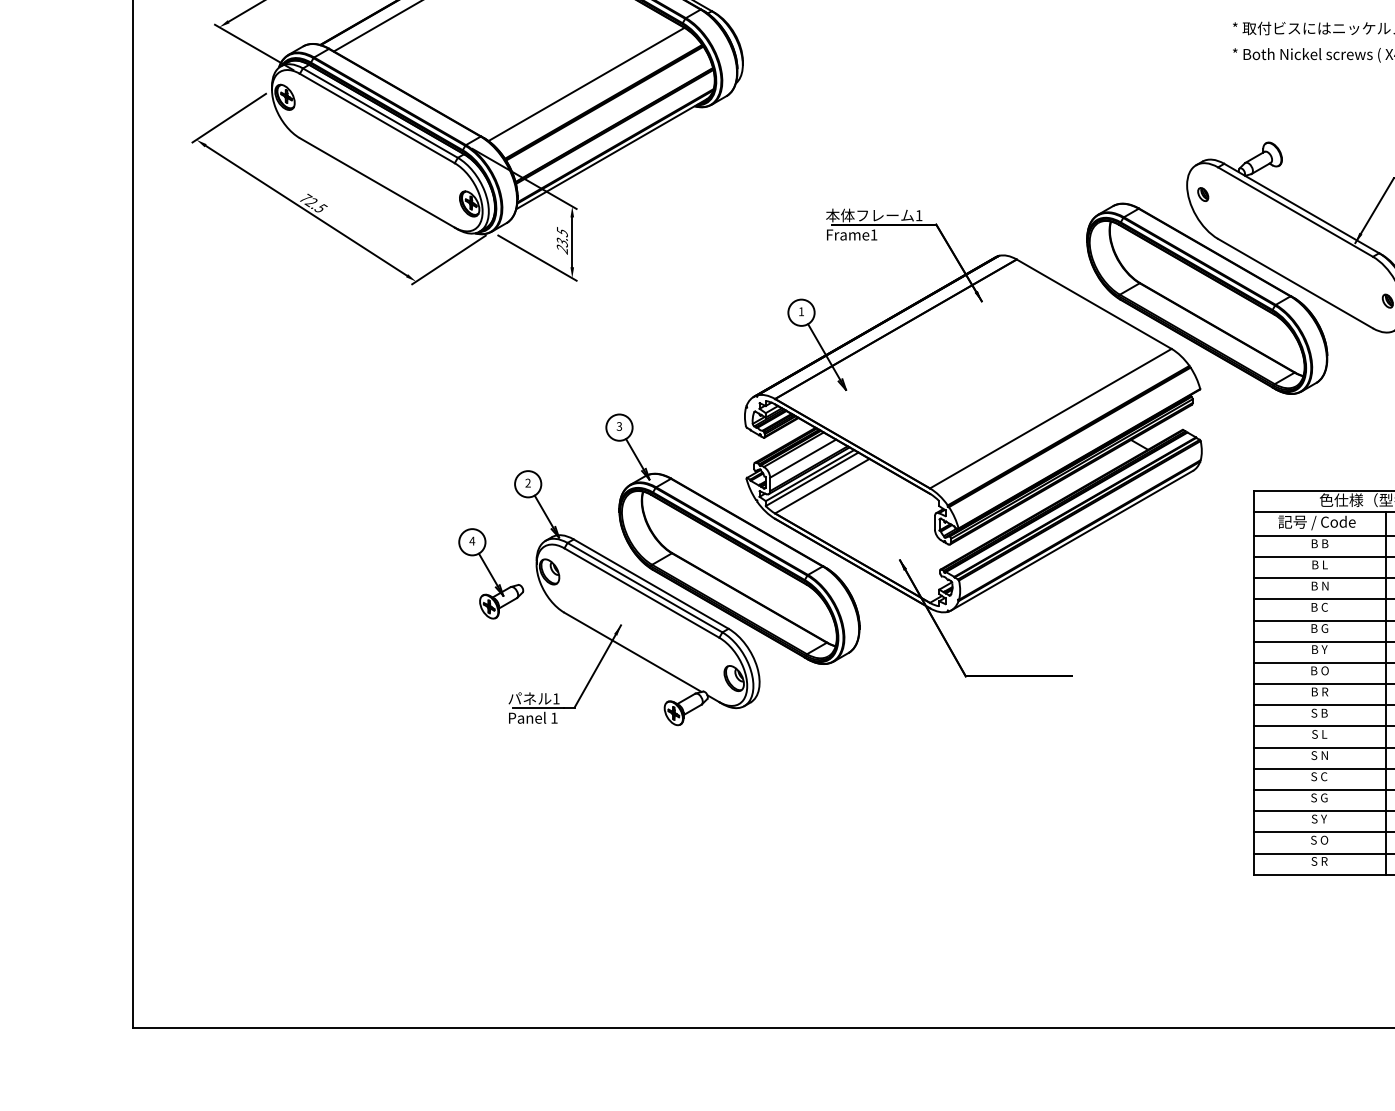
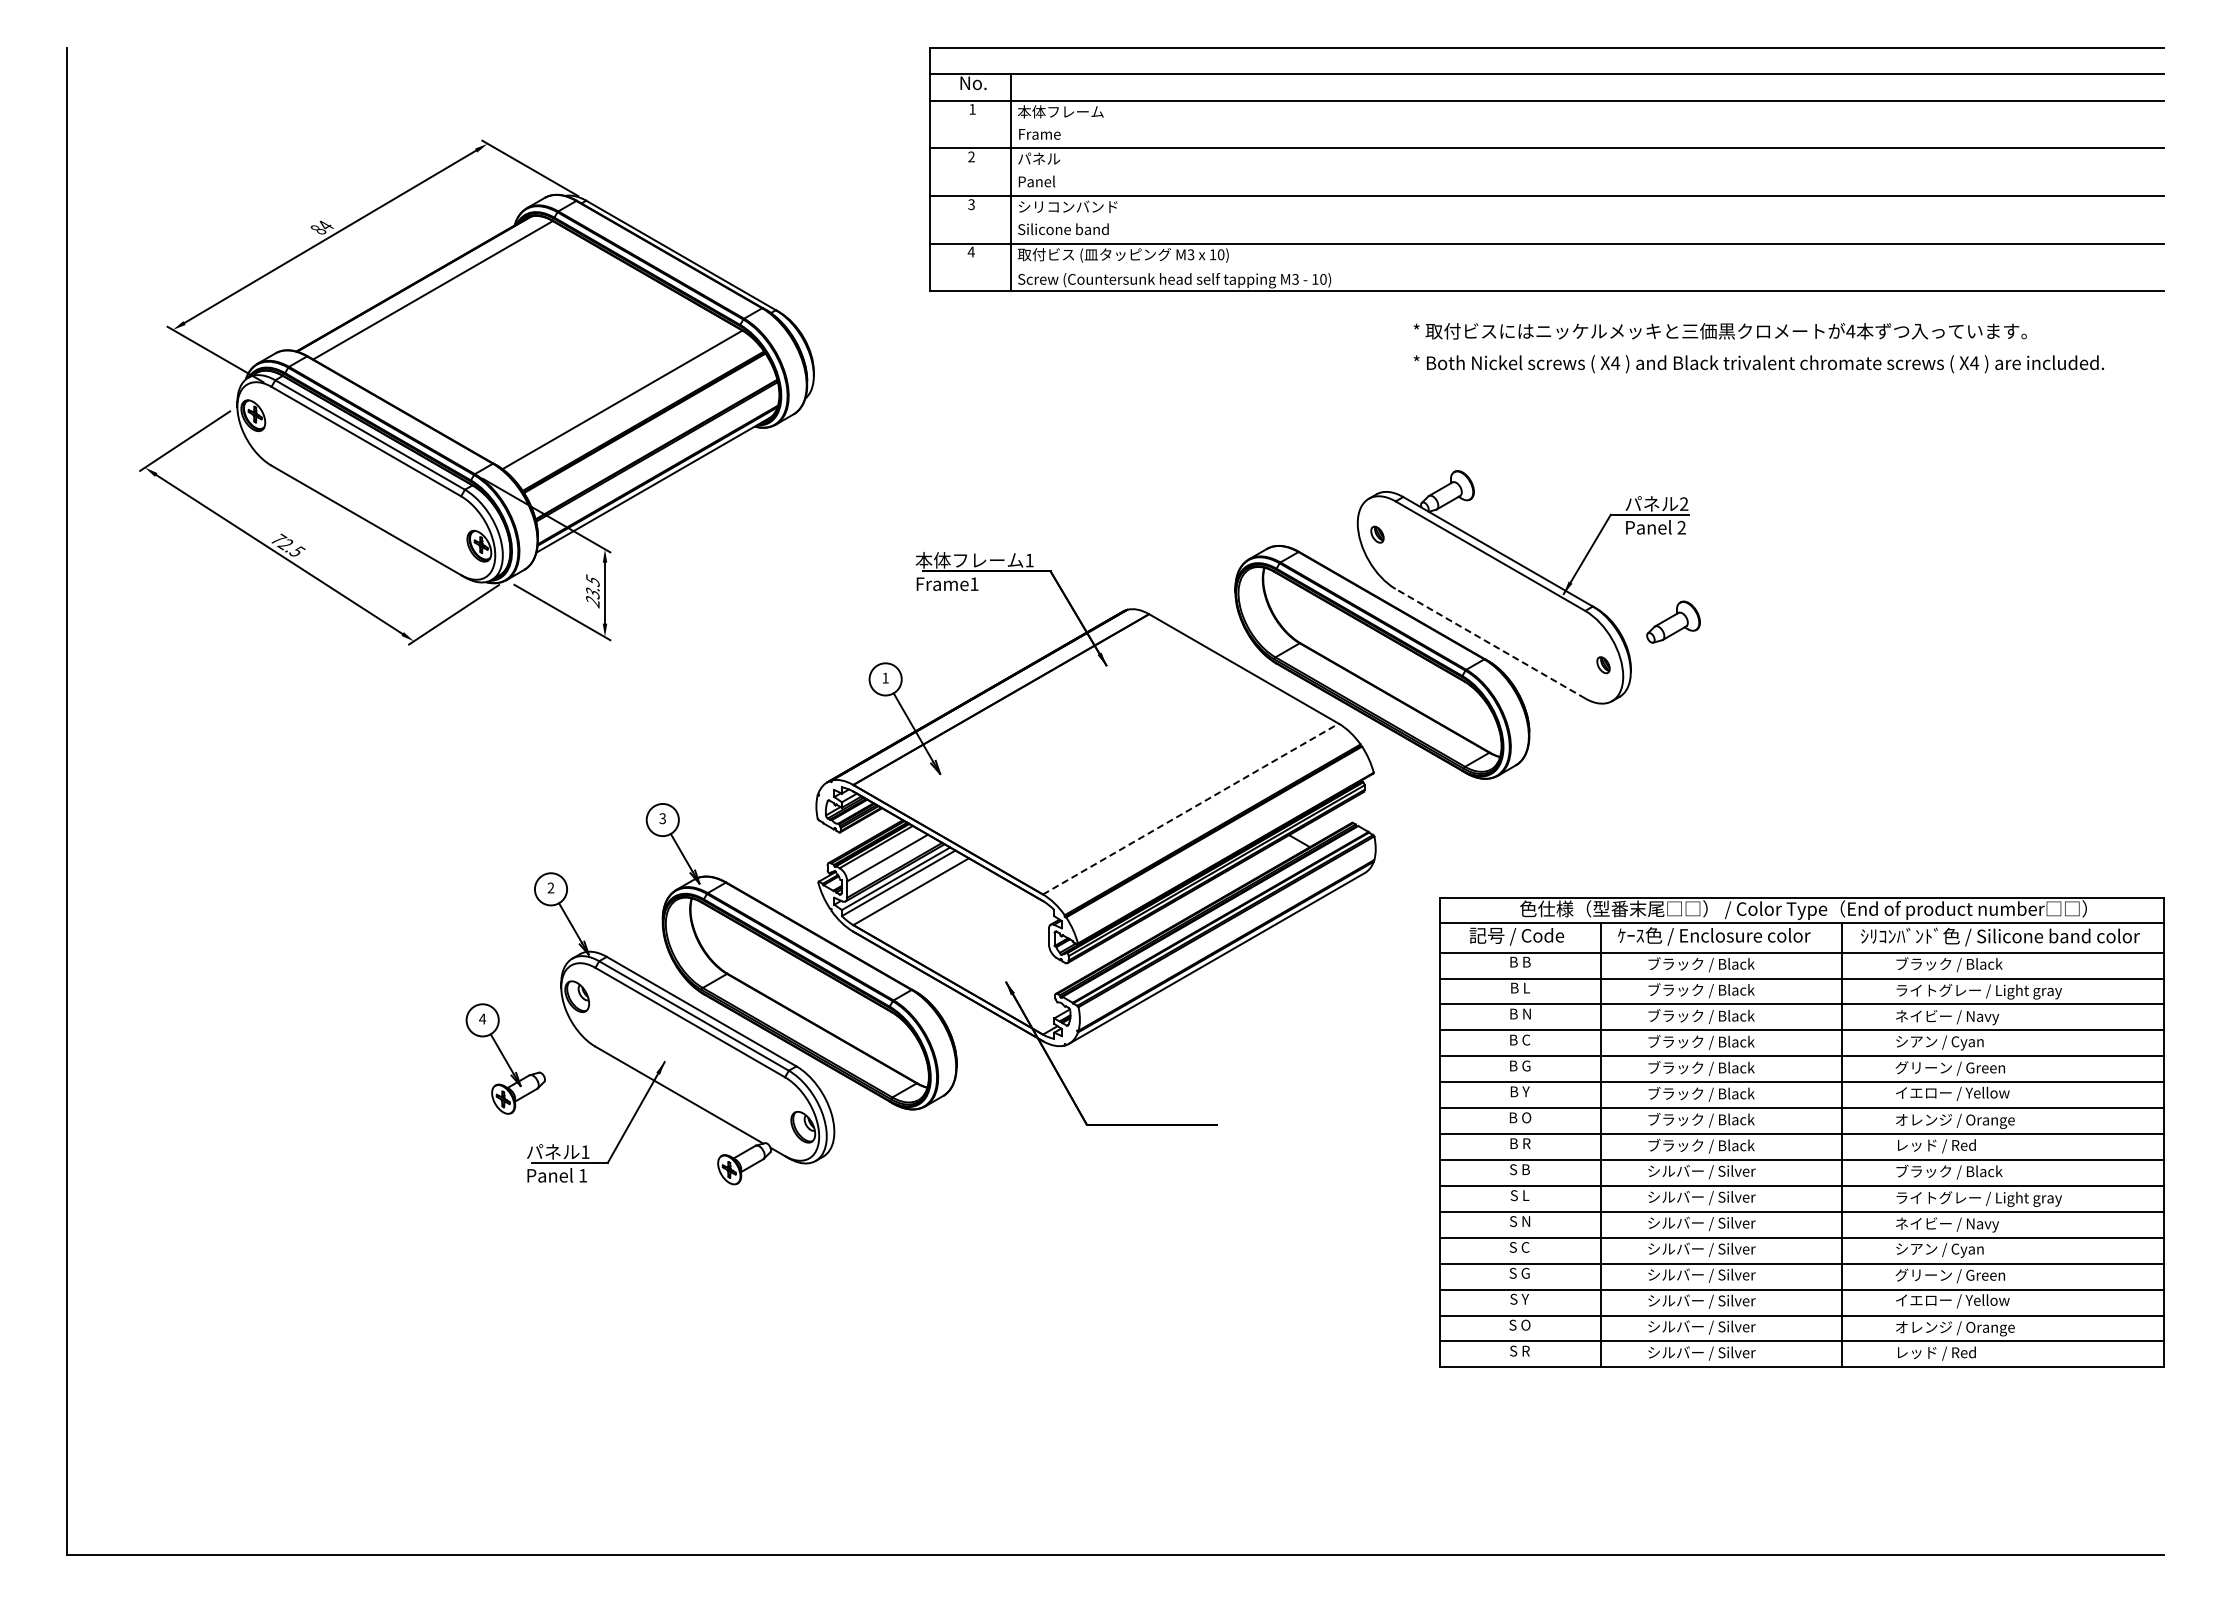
line: (1295, 283) -> (1490, 643), solid -> dashed
line: (1050, 419) -> (1190, 809), solid -> dashed
part: (490, 573) -> (505, 1058), moved

